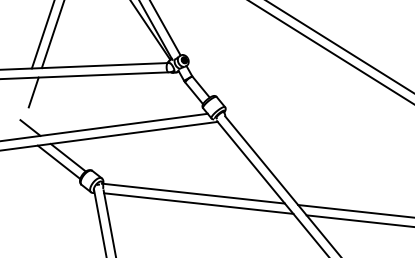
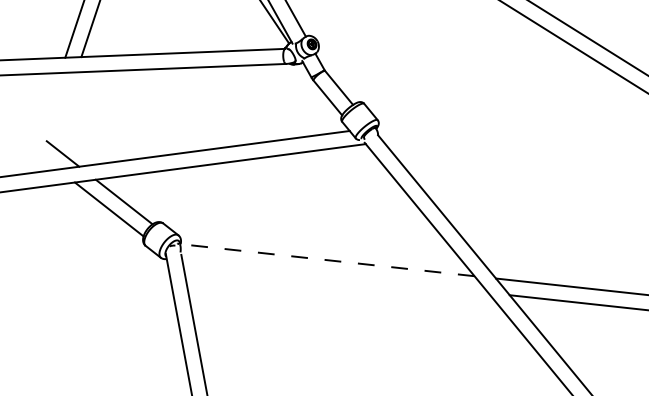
line: (33, 92) -> (67, 96), removed
line: (193, 193) -> (326, 259), solid -> dashed
line: (198, 203) -> (334, 276), removed

